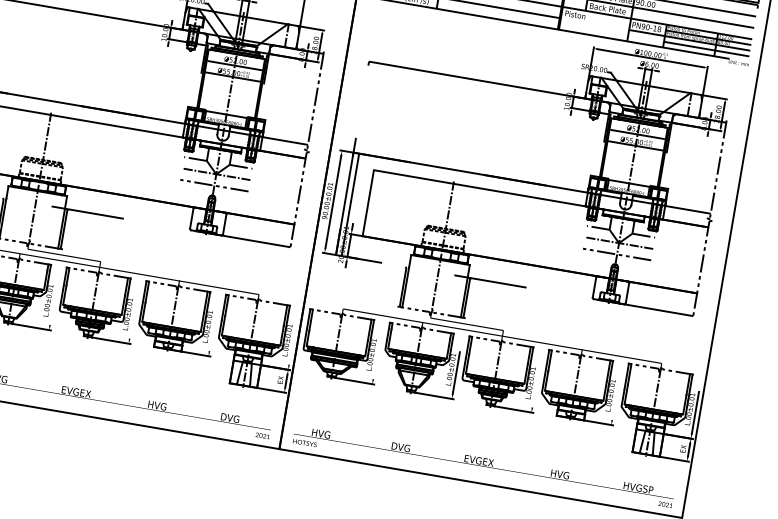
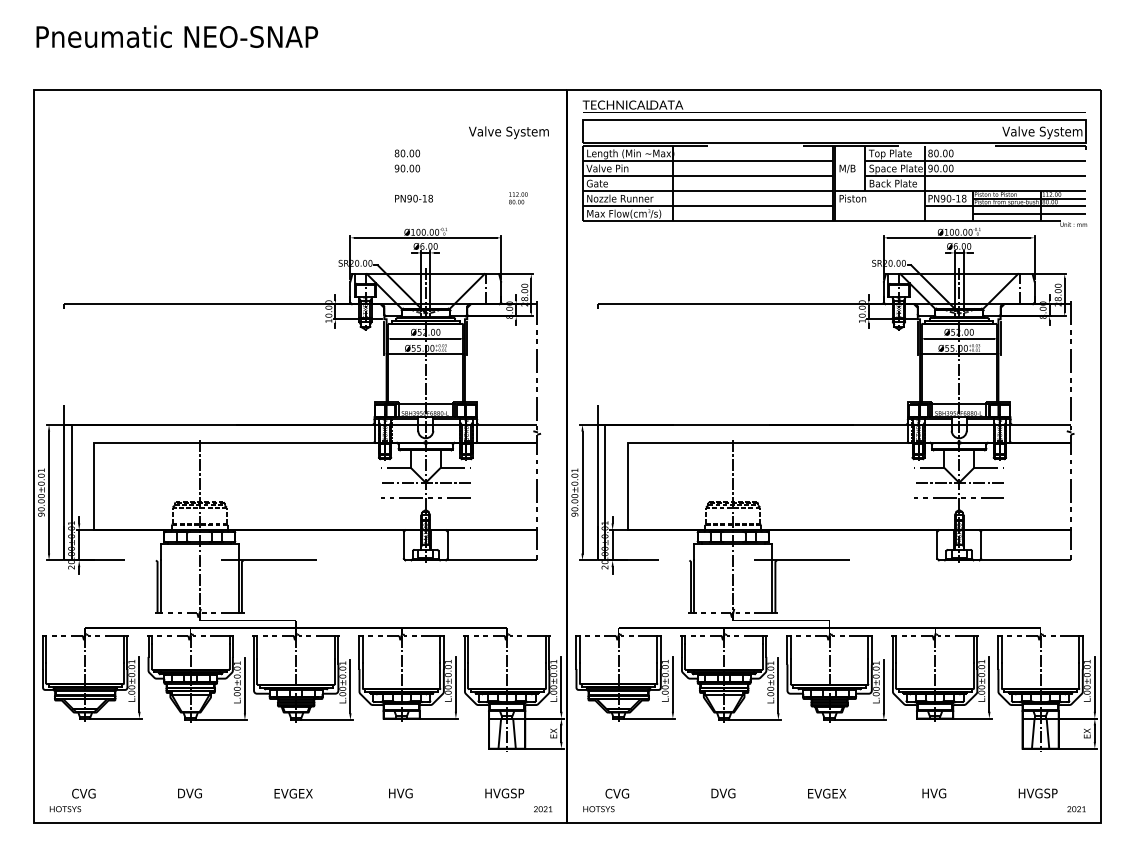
line: (53, 303) -> (244, 685), added
line: (133, 318) -> (350, 686), added
line: (212, 329) -> (455, 683), added
line: (292, 343) -> (561, 683), added
line: (376, 357) -> (672, 683), added
line: (535, 387) -> (883, 686), added
line: (616, 398) -> (989, 683), added
text: (236, 419) -> (505, 793), DVG -> HVGSP
text: (320, 433) -> (617, 793), HVG -> CVG

